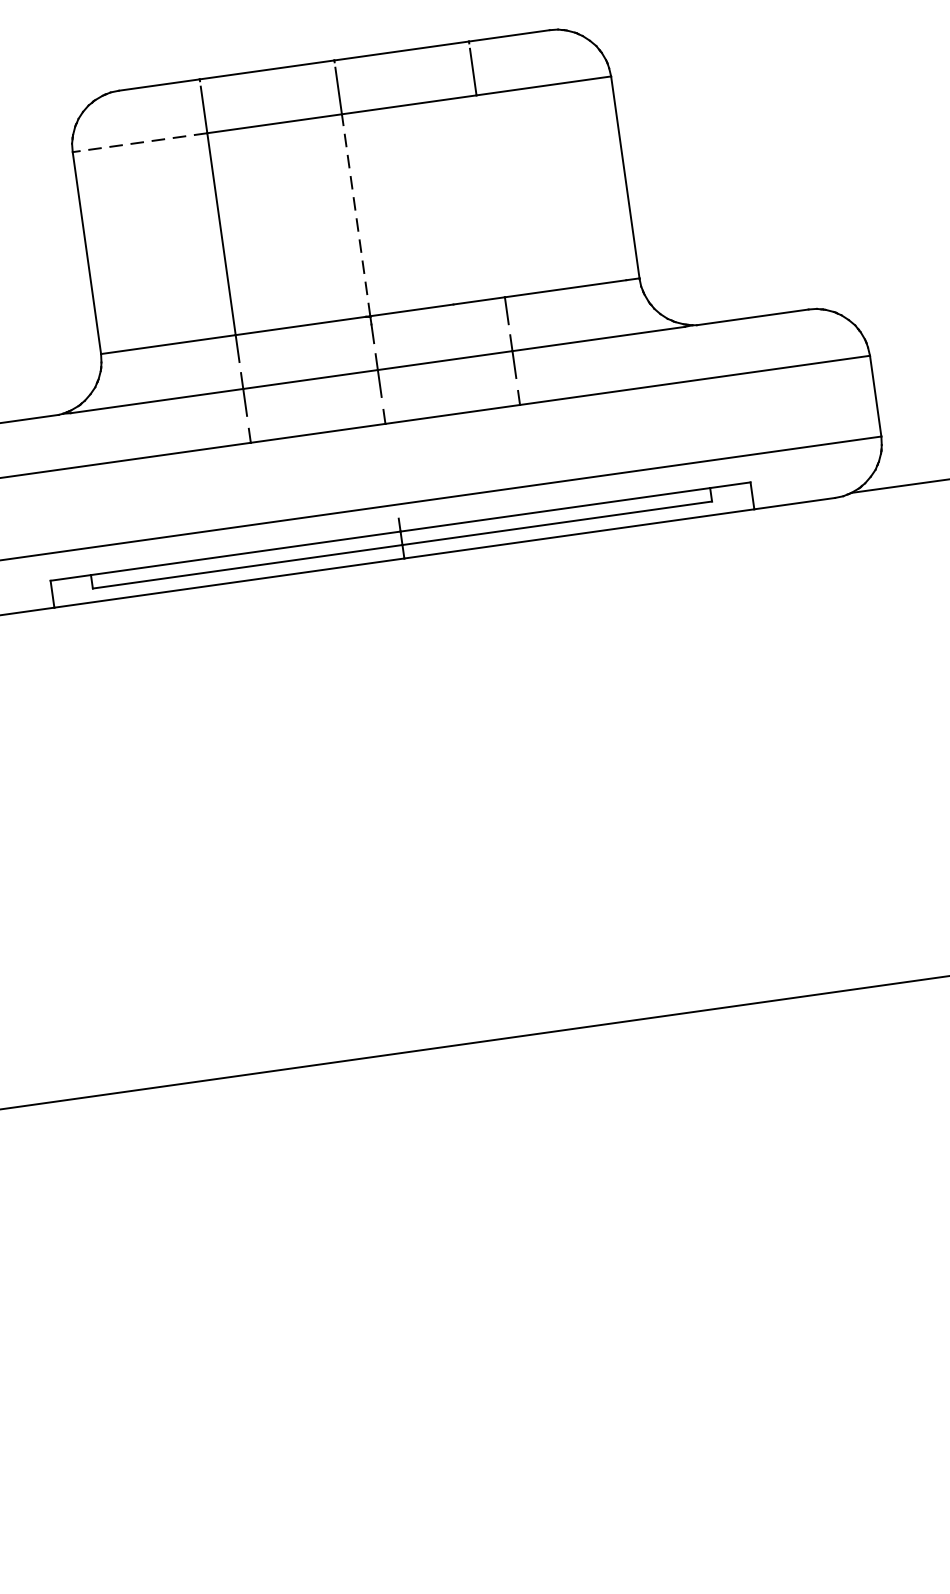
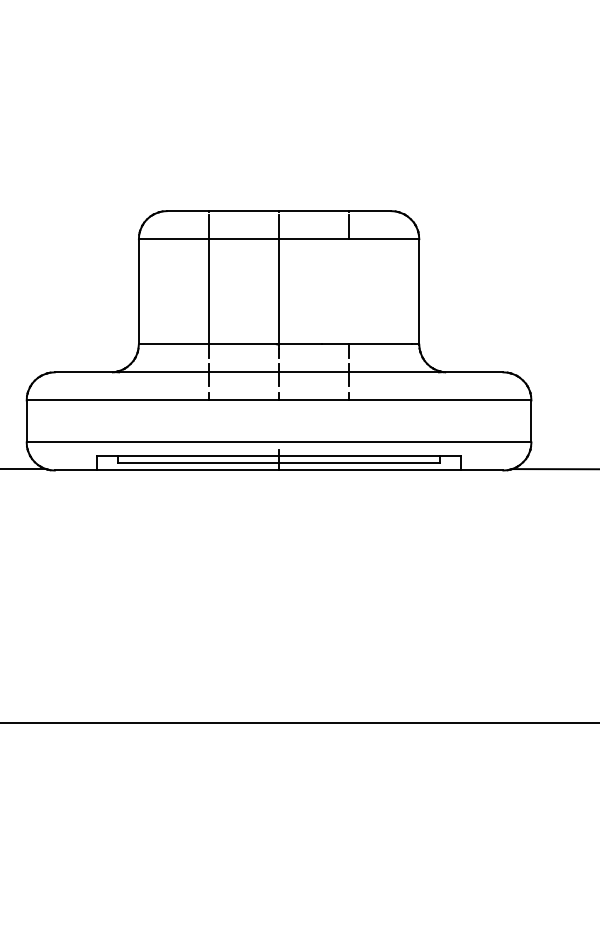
line: (139, 143) -> (173, 239), dashed -> solid
line: (356, 214) -> (279, 291), dashed -> solid

